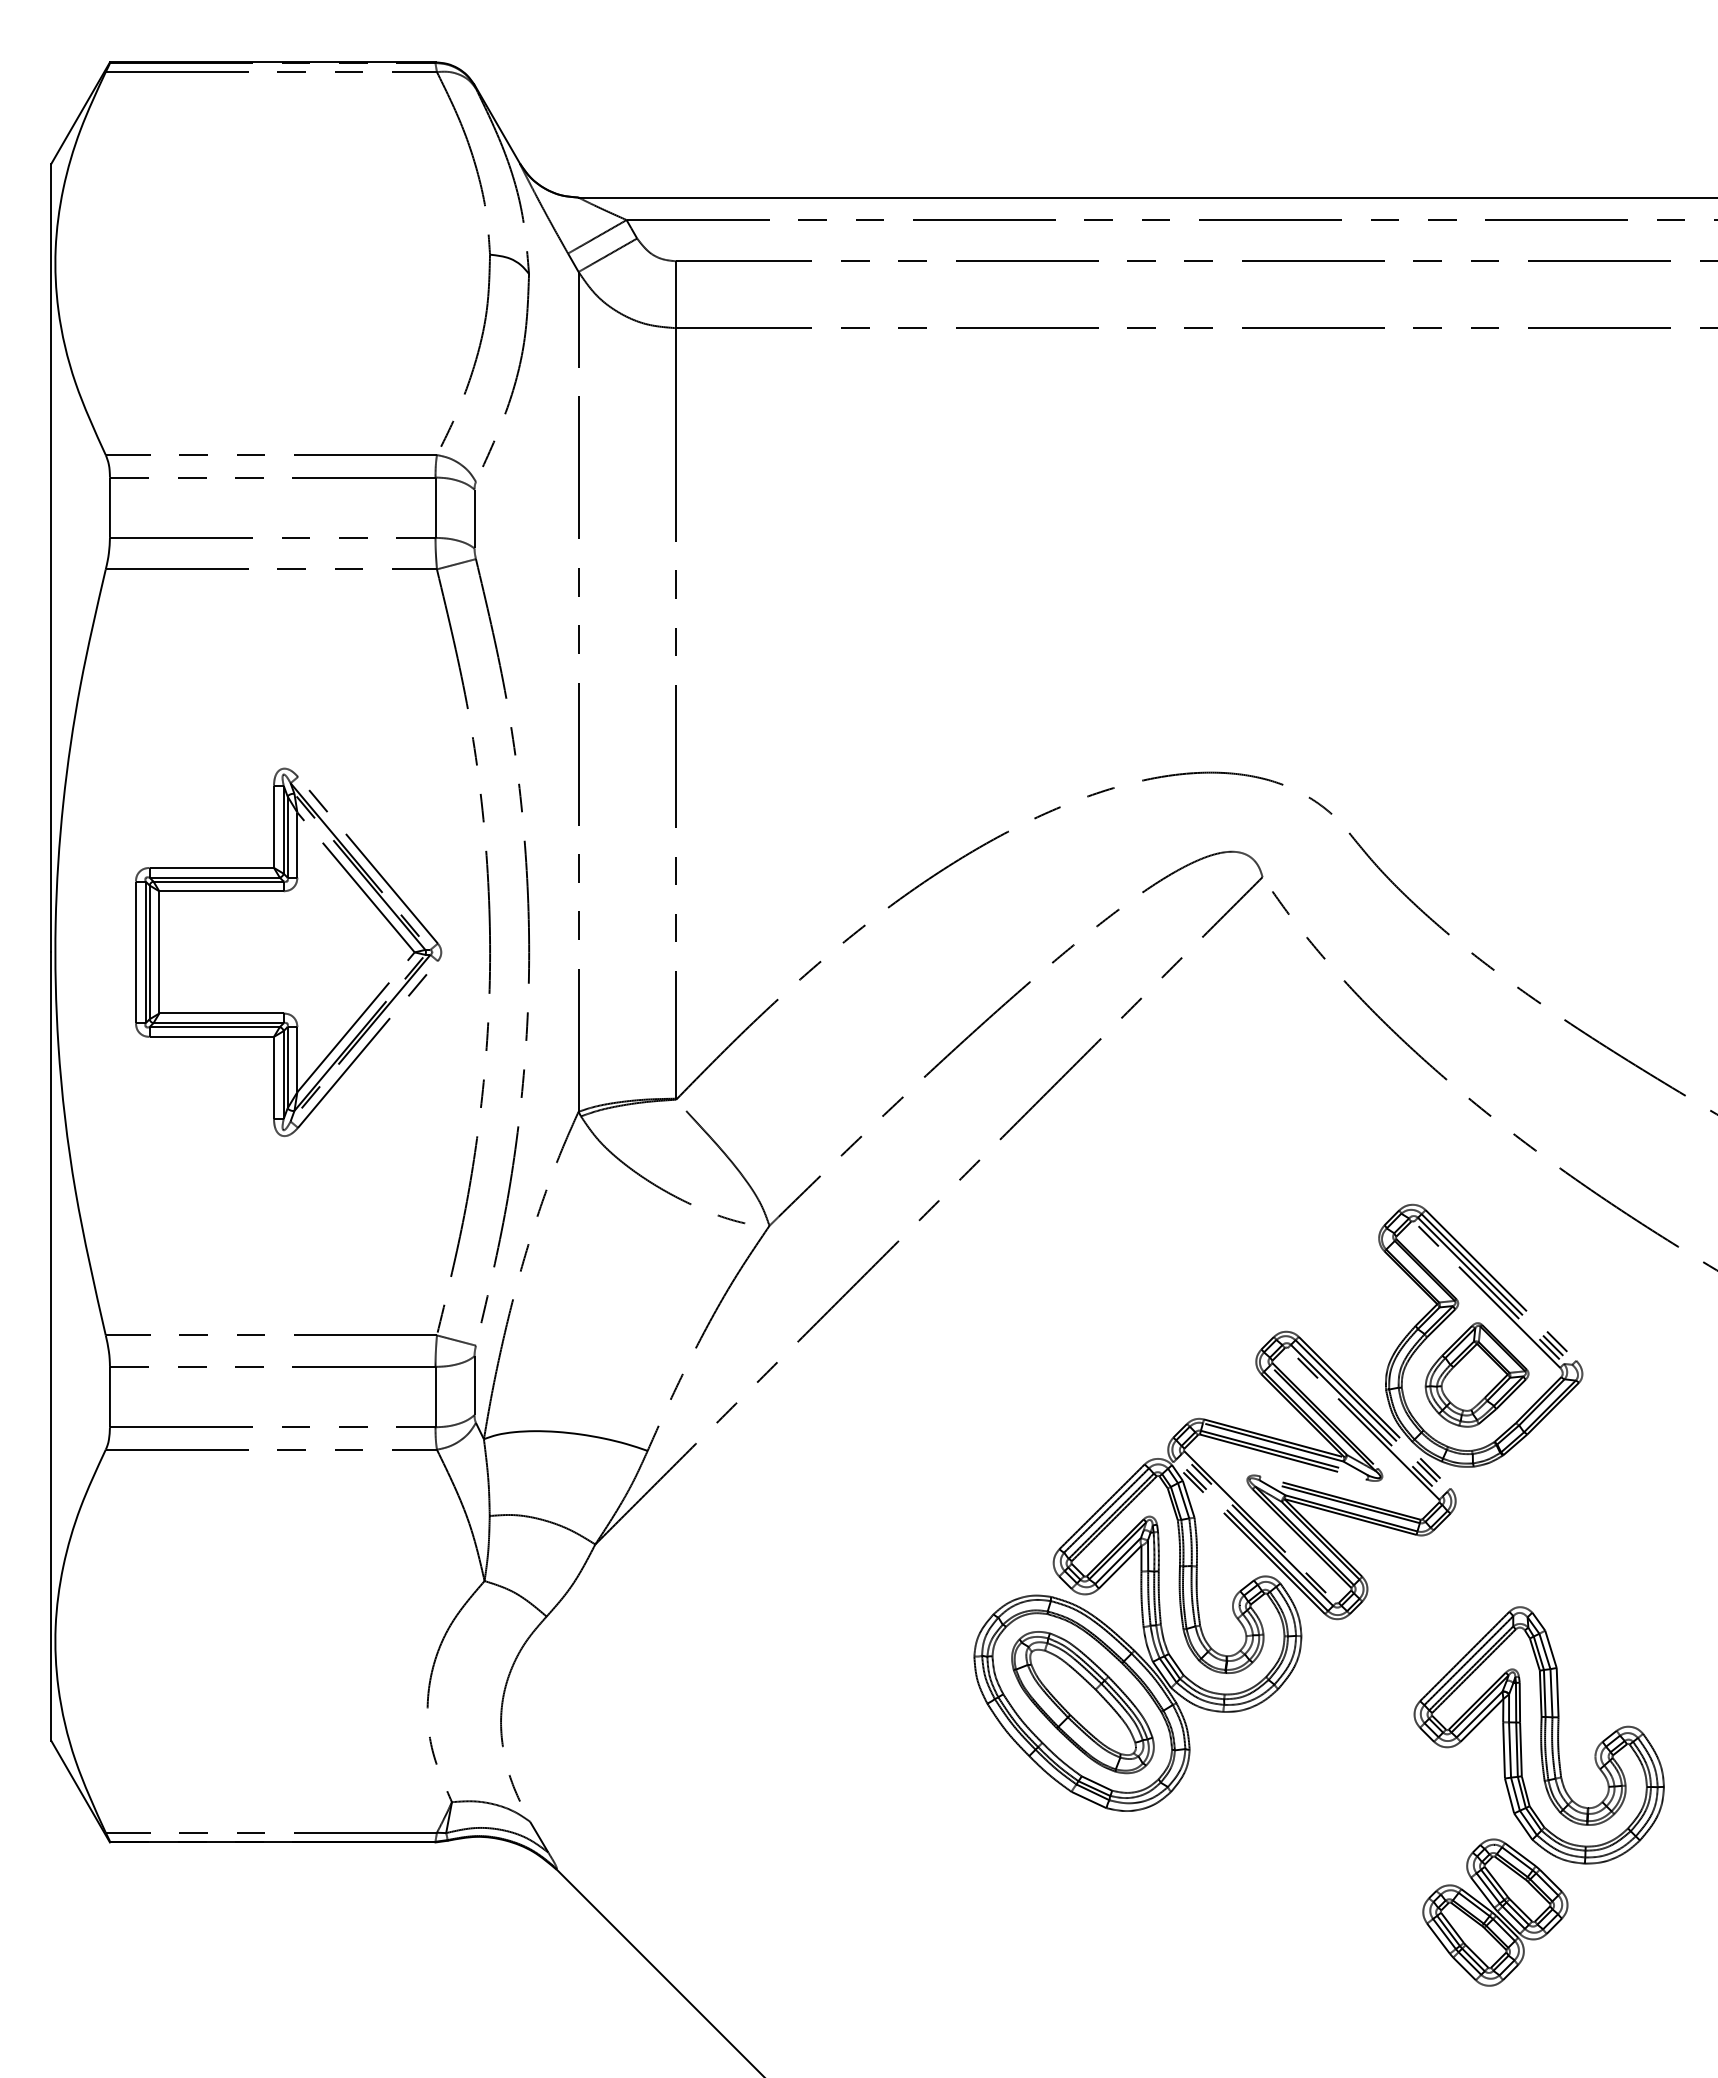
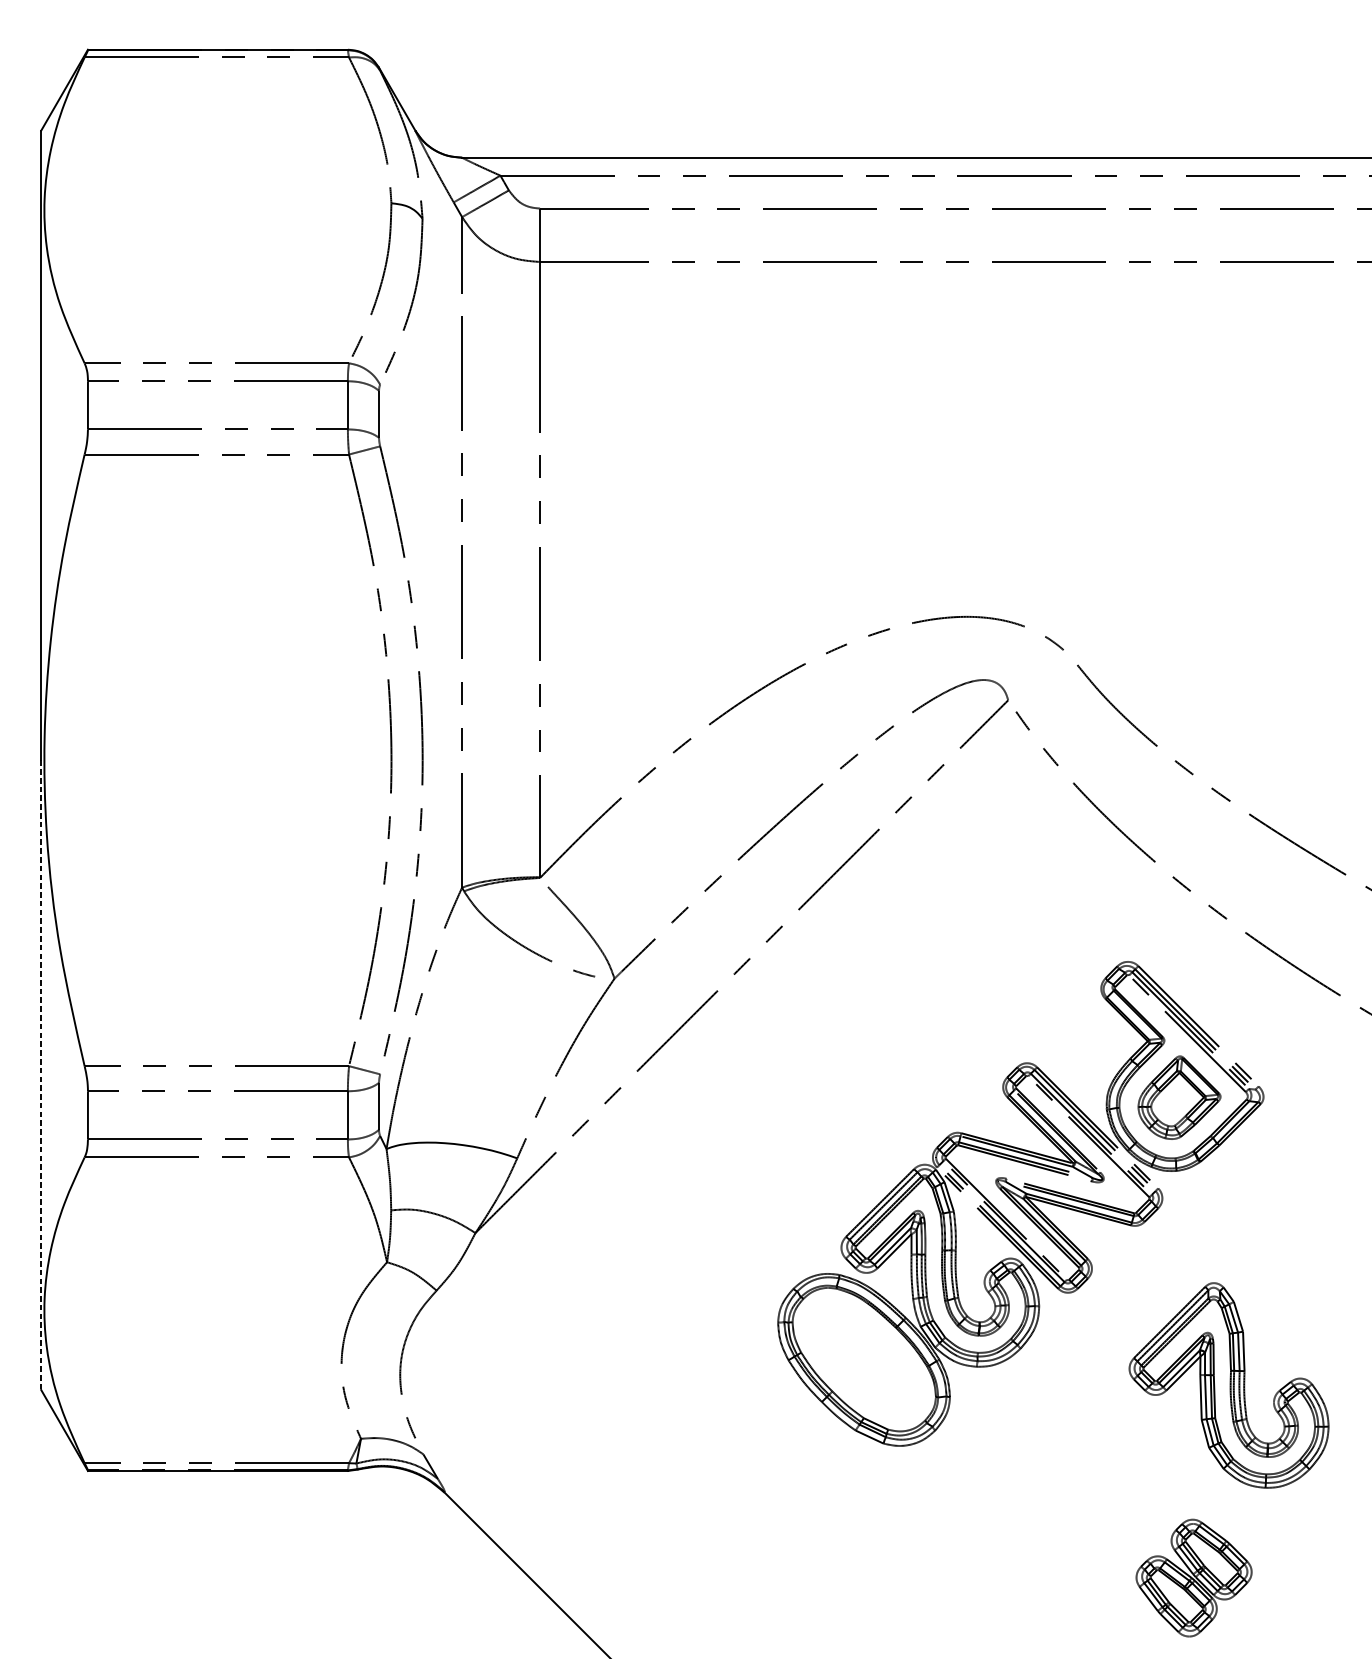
part: (288, 951) -> (230, 759), removed
line: (51, 1347) -> (41, 1075), solid -> dashed
part: (1082, 1702) -> (864, 1359), removed
part: (1495, 1912) -> (1194, 1578), moved

